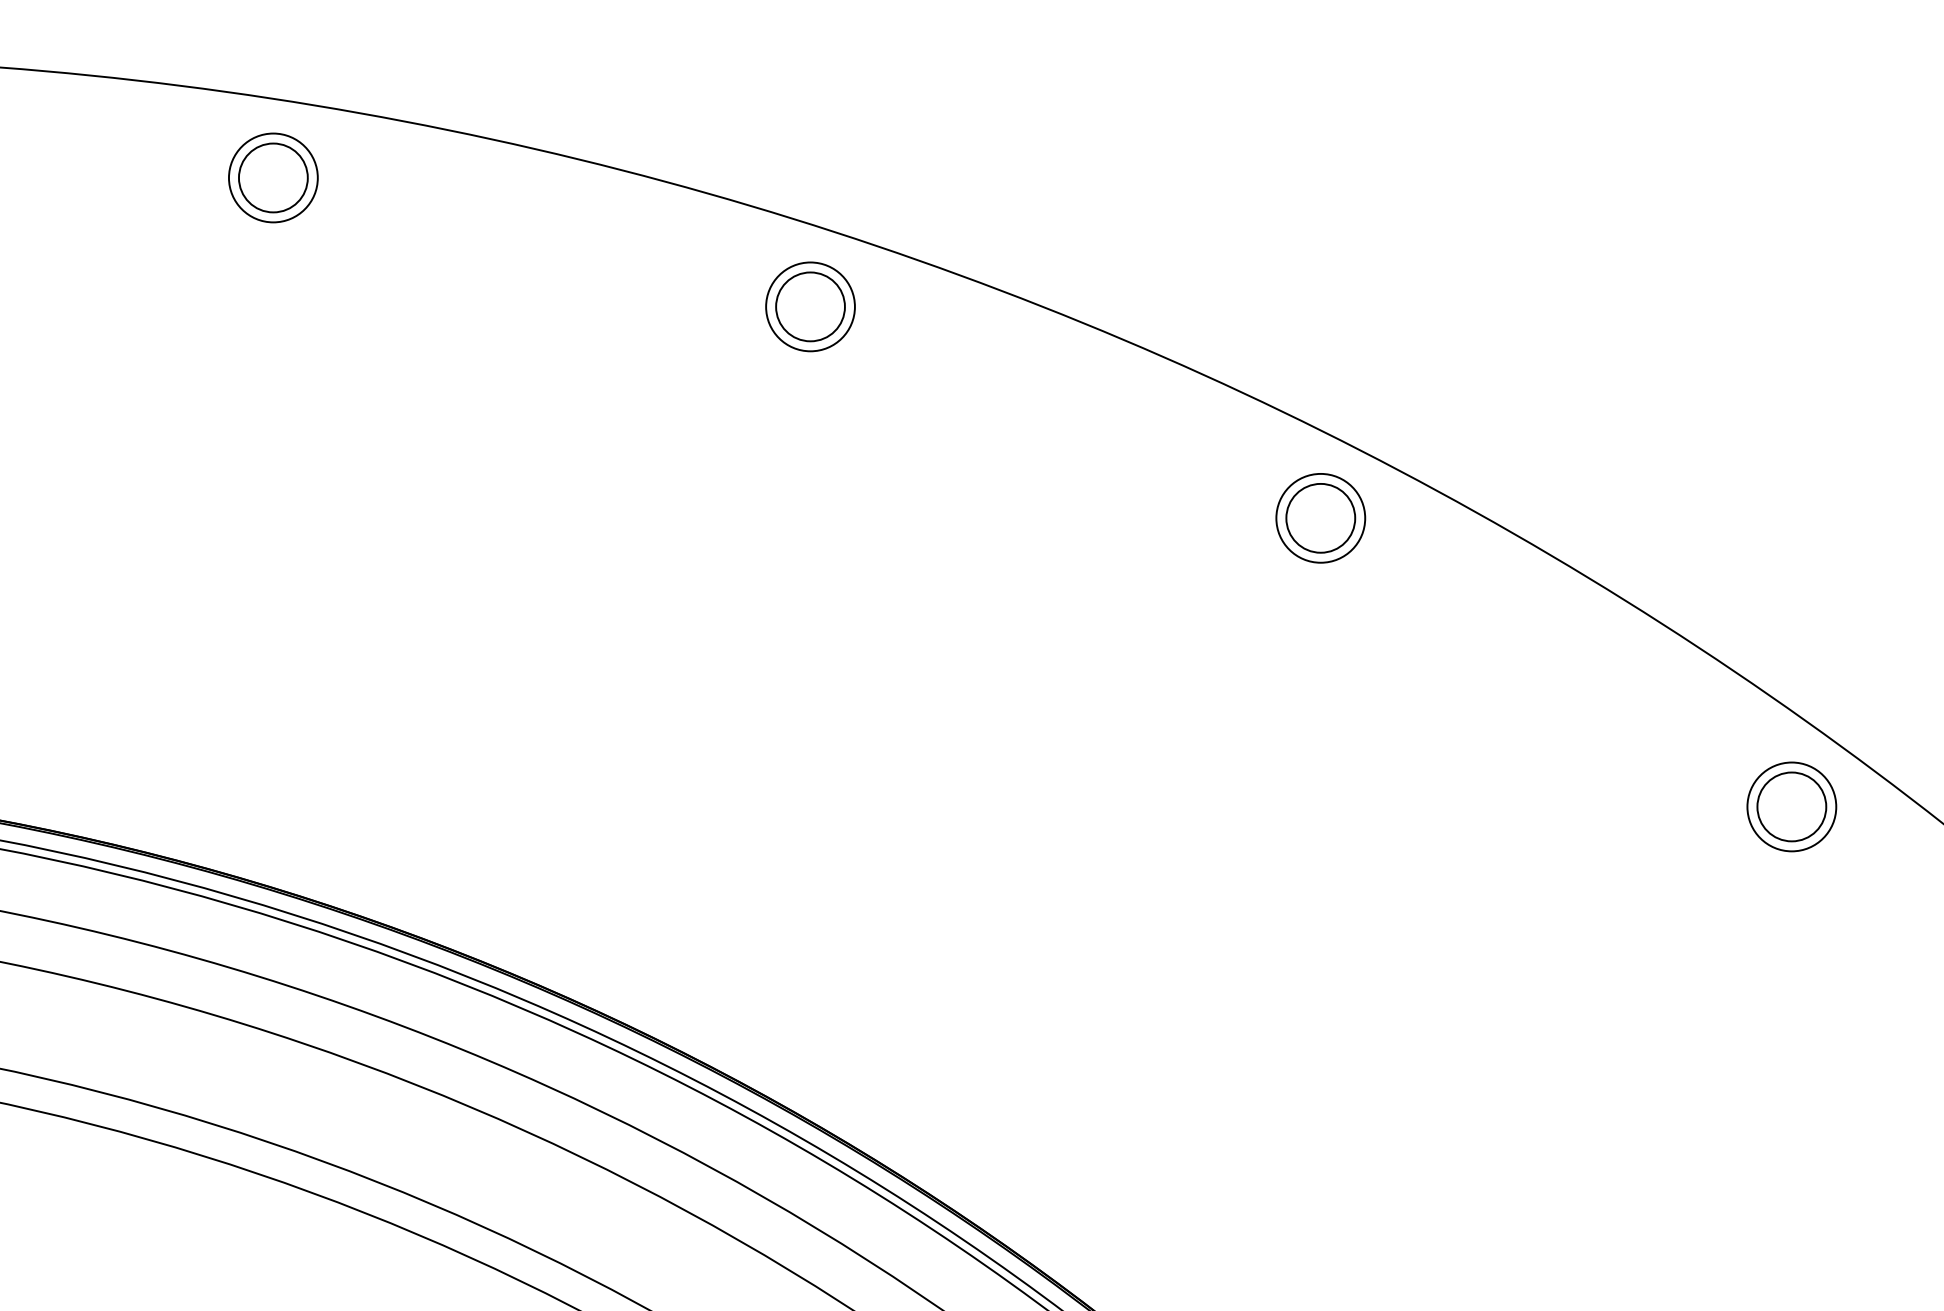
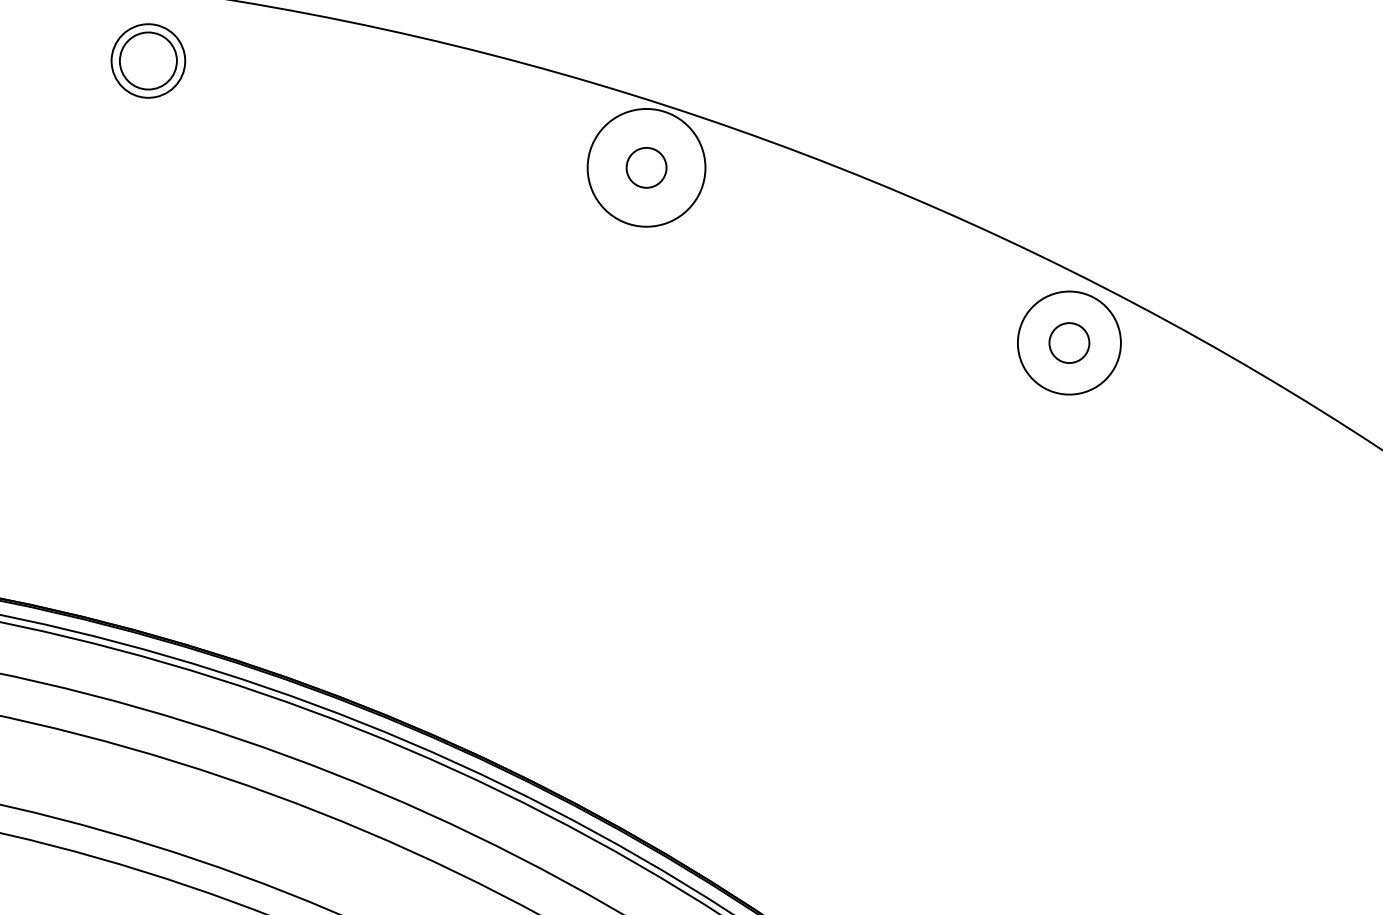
part: (273, 177) -> (148, 60), moved
circle: (810, 306) -> (646, 167), size x0.7
circle: (810, 306) -> (646, 167), size x1.6
circle: (1320, 517) -> (1069, 342), size x0.7
circle: (1320, 517) -> (1069, 342), size x1.4

